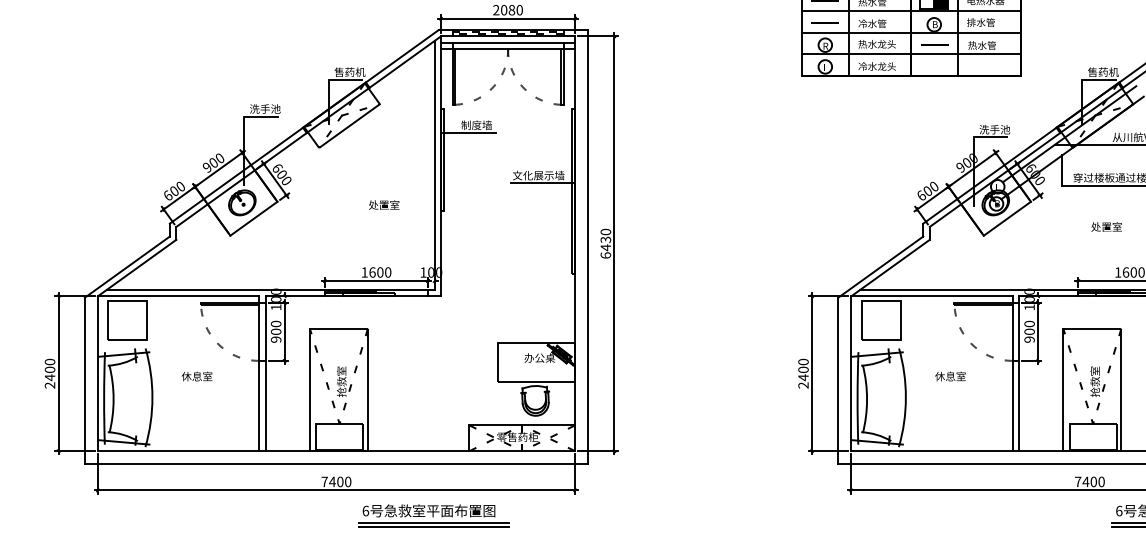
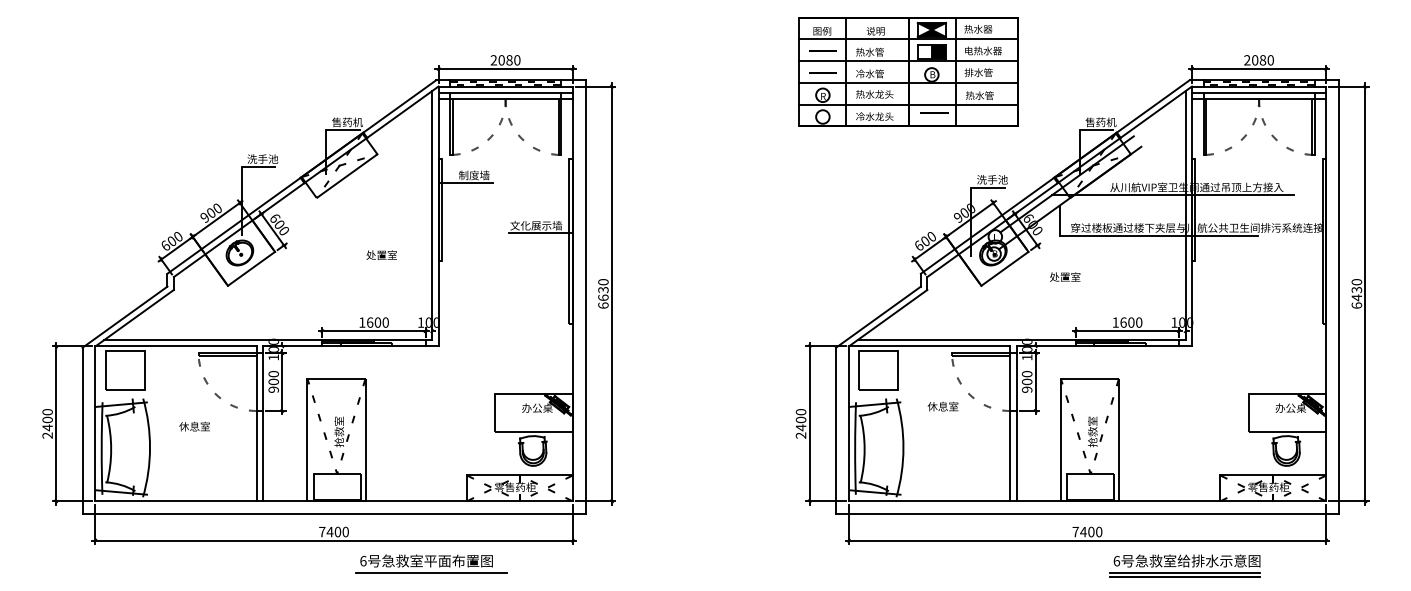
line: (934, 44) -> (934, 112), moved
text: (1106, 226) -> (1065, 276), moved
text: (605, 247) -> (603, 297), 6430 -> 6630
text: (949, 376) -> (942, 406), moved
line: (433, 526) -> (431, 576), removed

